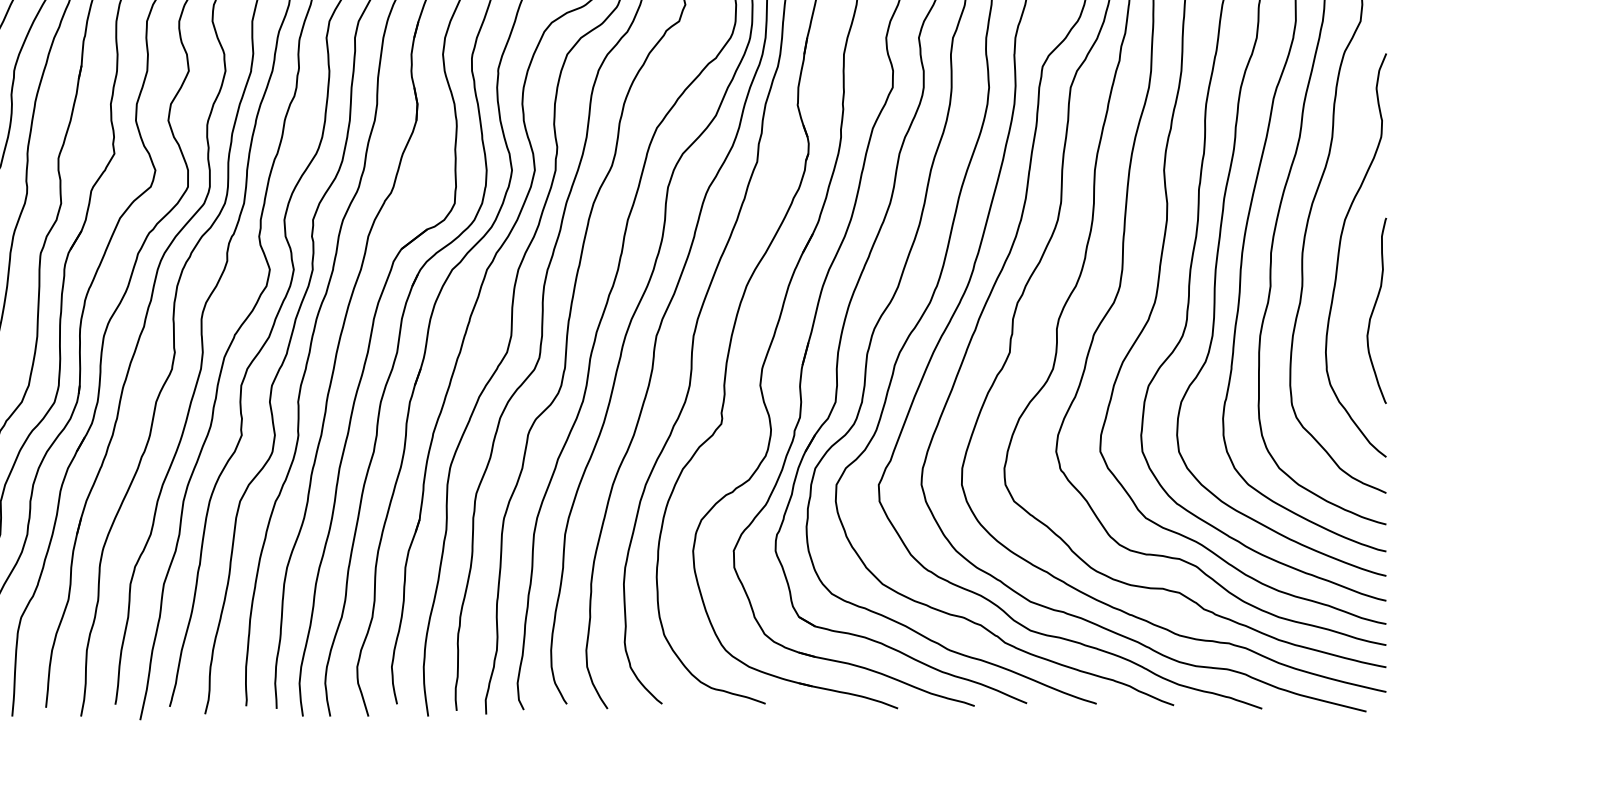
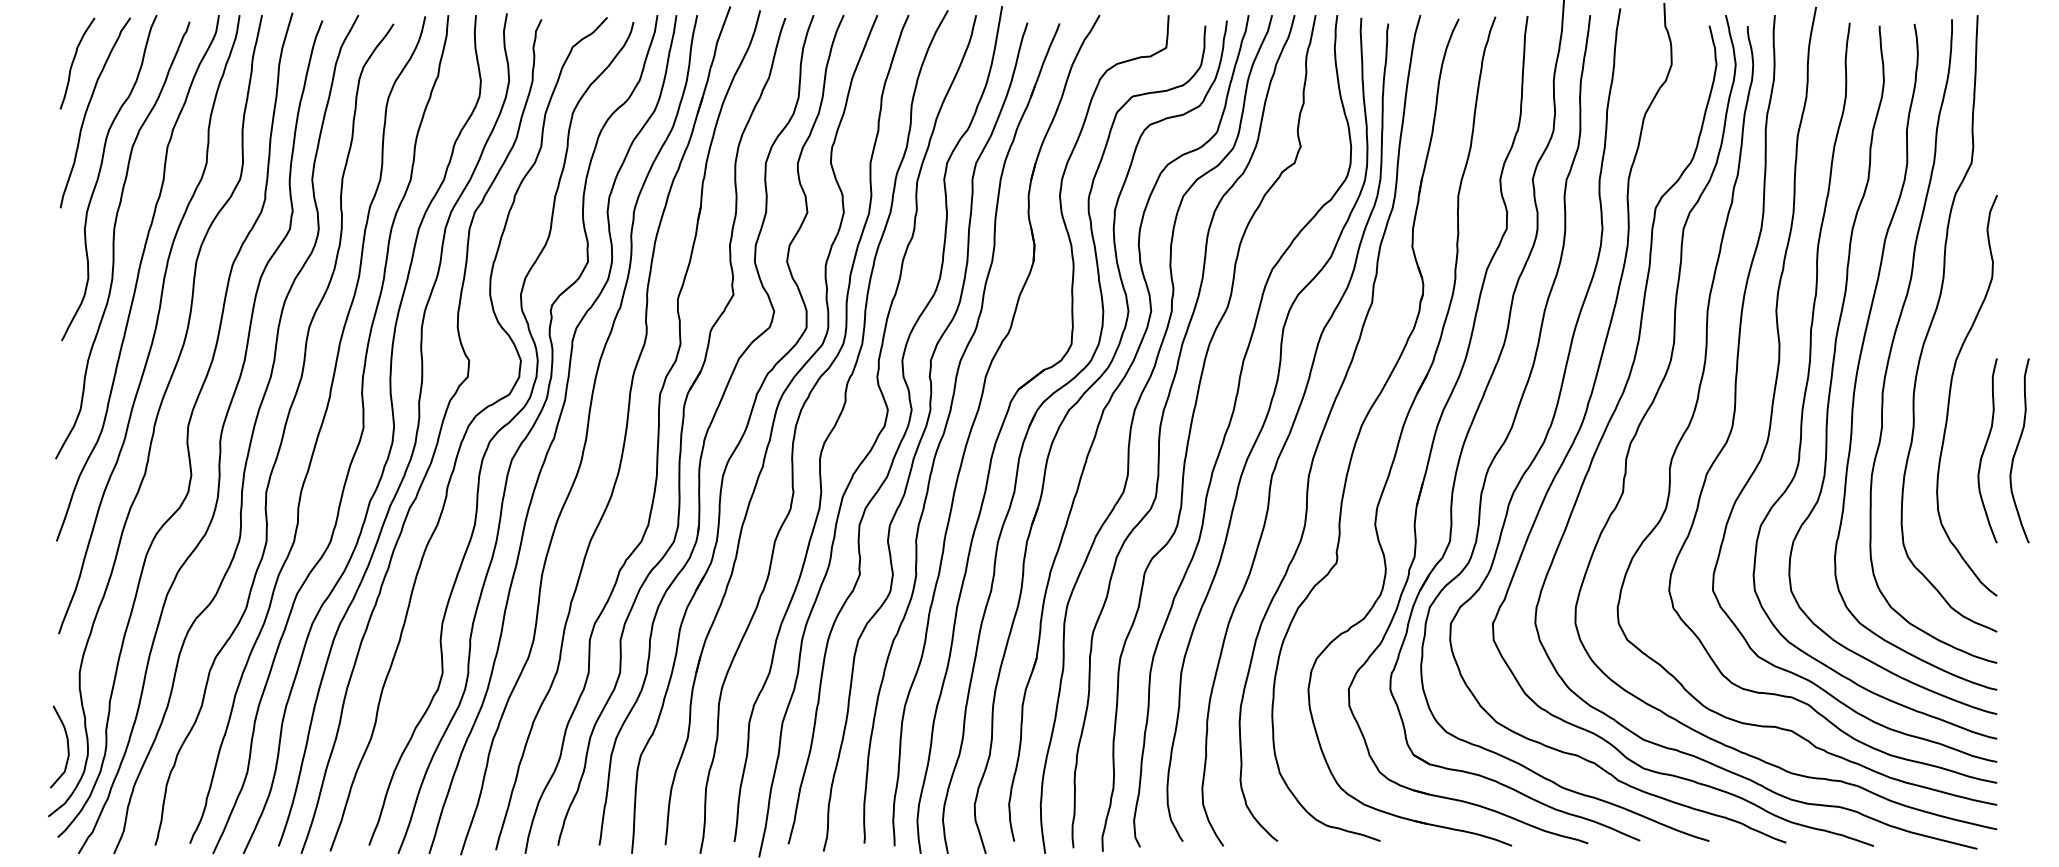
curve: (1406, 309) -> (2017, 449), added

